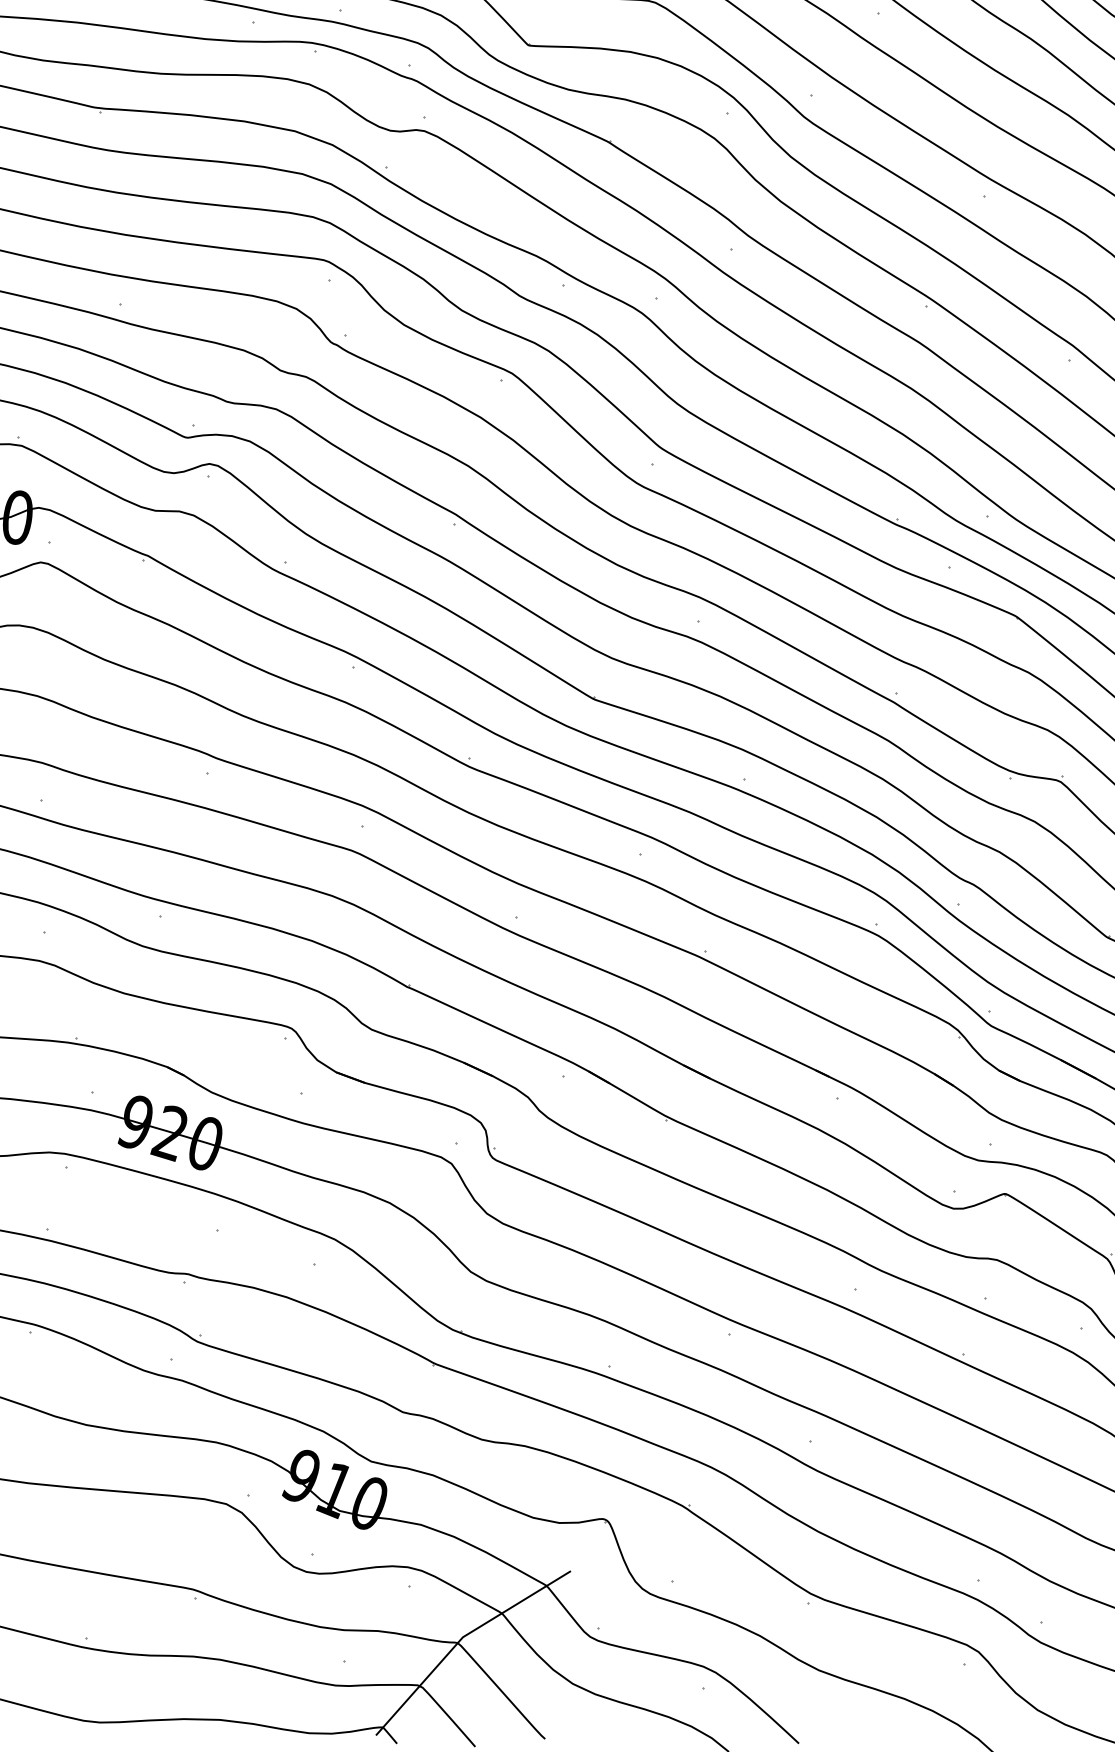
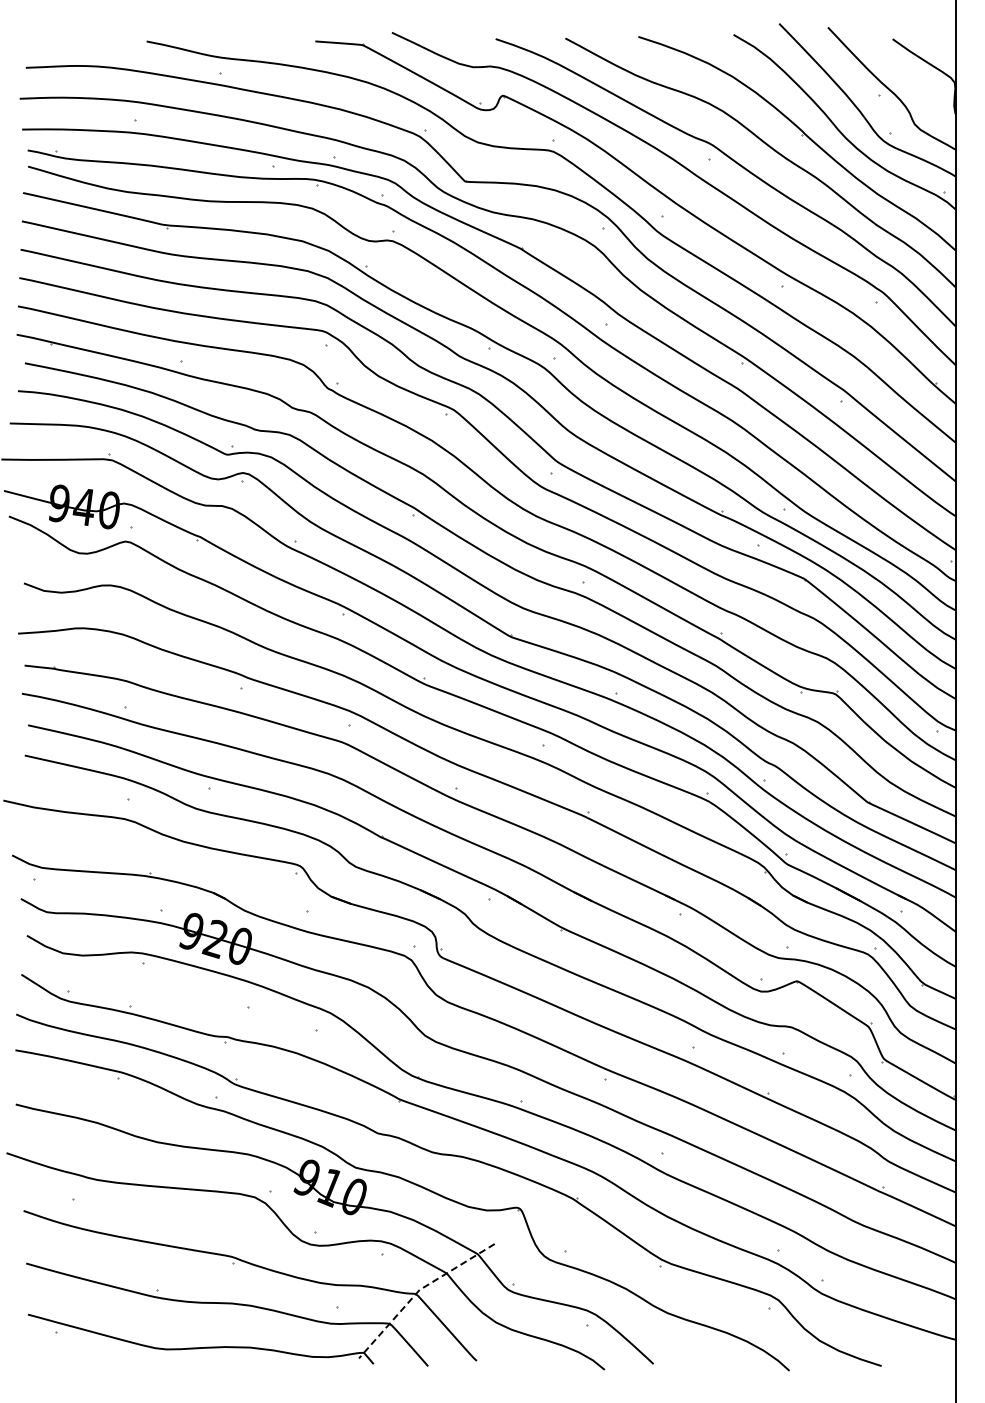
line: (461, 1637) -> (418, 1290), solid -> dashed

